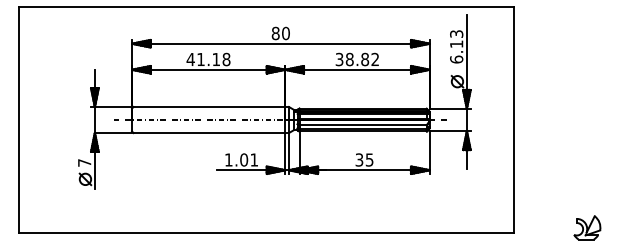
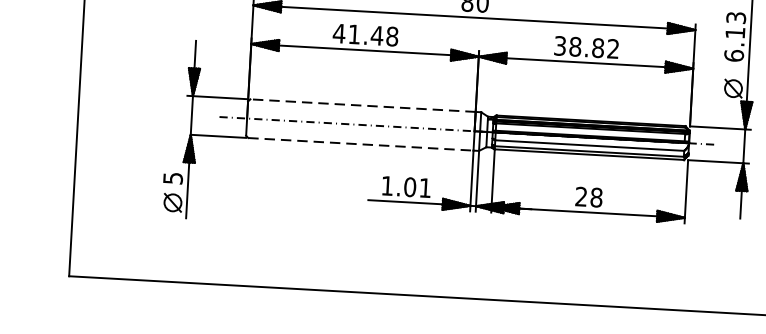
text: (216, 59) -> (377, 35), 41.18 -> 41.48
line: (209, 107) -> (363, 106), solid -> dashed
line: (209, 133) -> (360, 145), solid -> dashed
text: (364, 159) -> (588, 196), 35 -> 28
text: (84, 162) -> (172, 177), 7 -> 5

